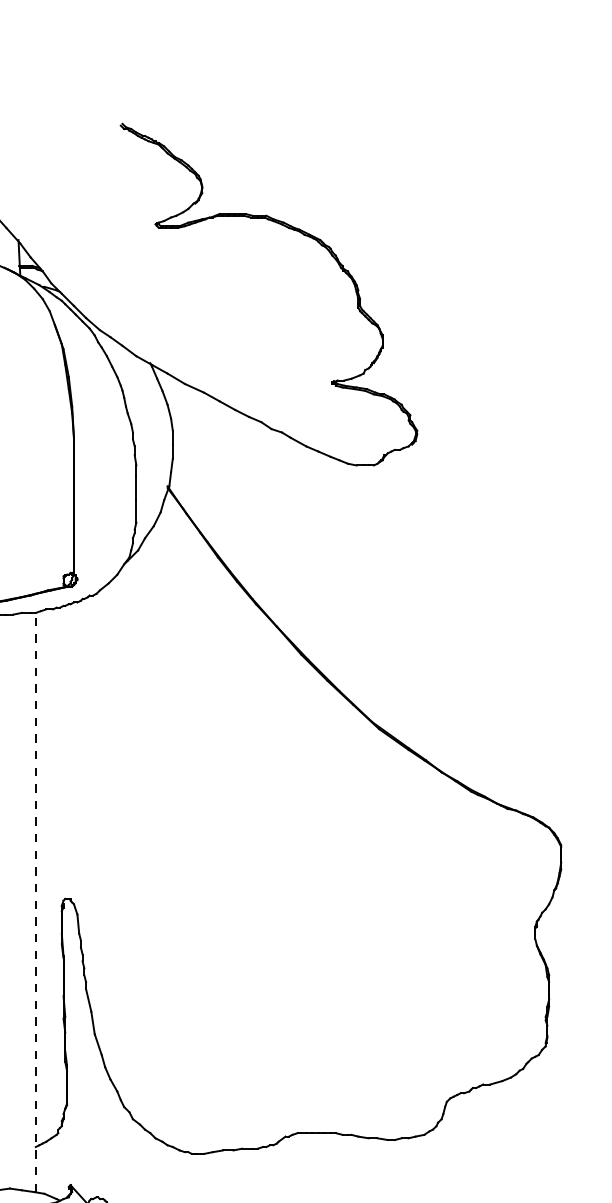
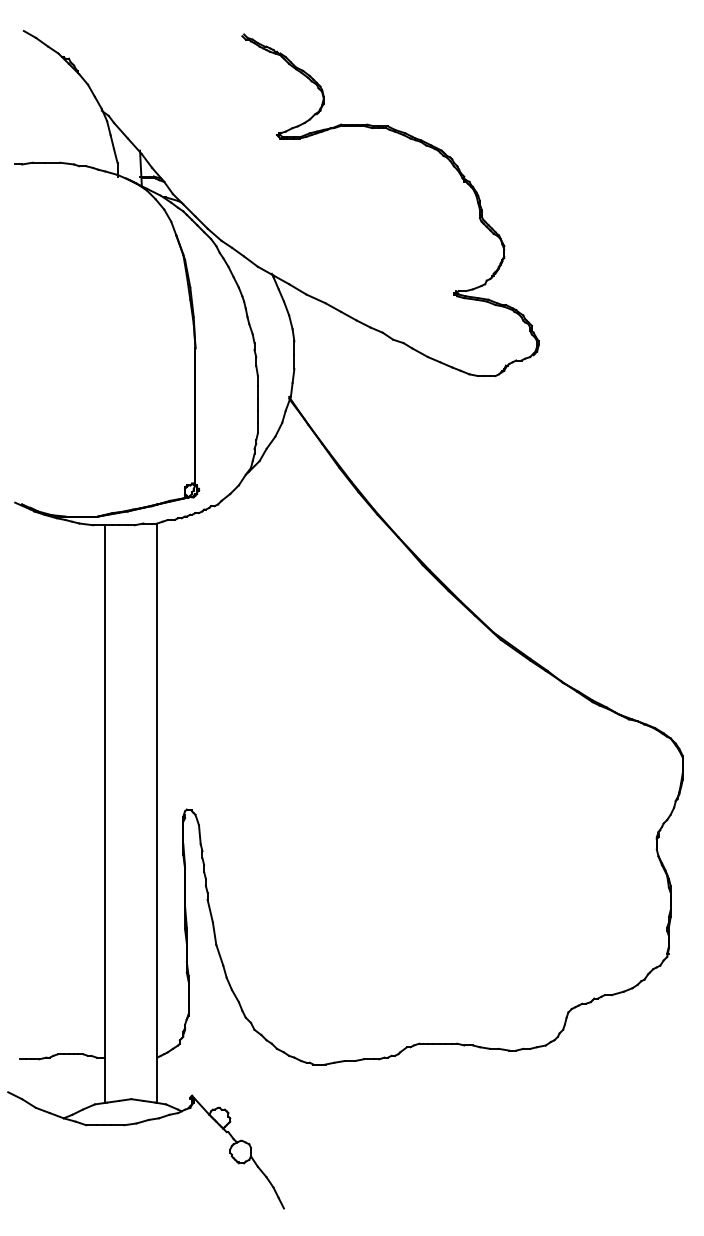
line: (35, 902) -> (157, 813), dashed -> solid

